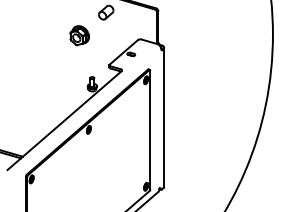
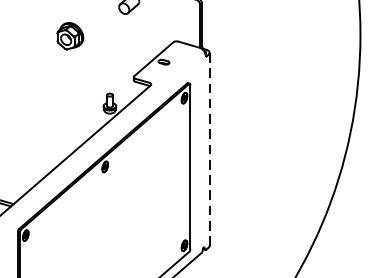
part: (79, 35) -> (69, 36), moved
line: (164, 117) -> (210, 149), solid -> dashed

